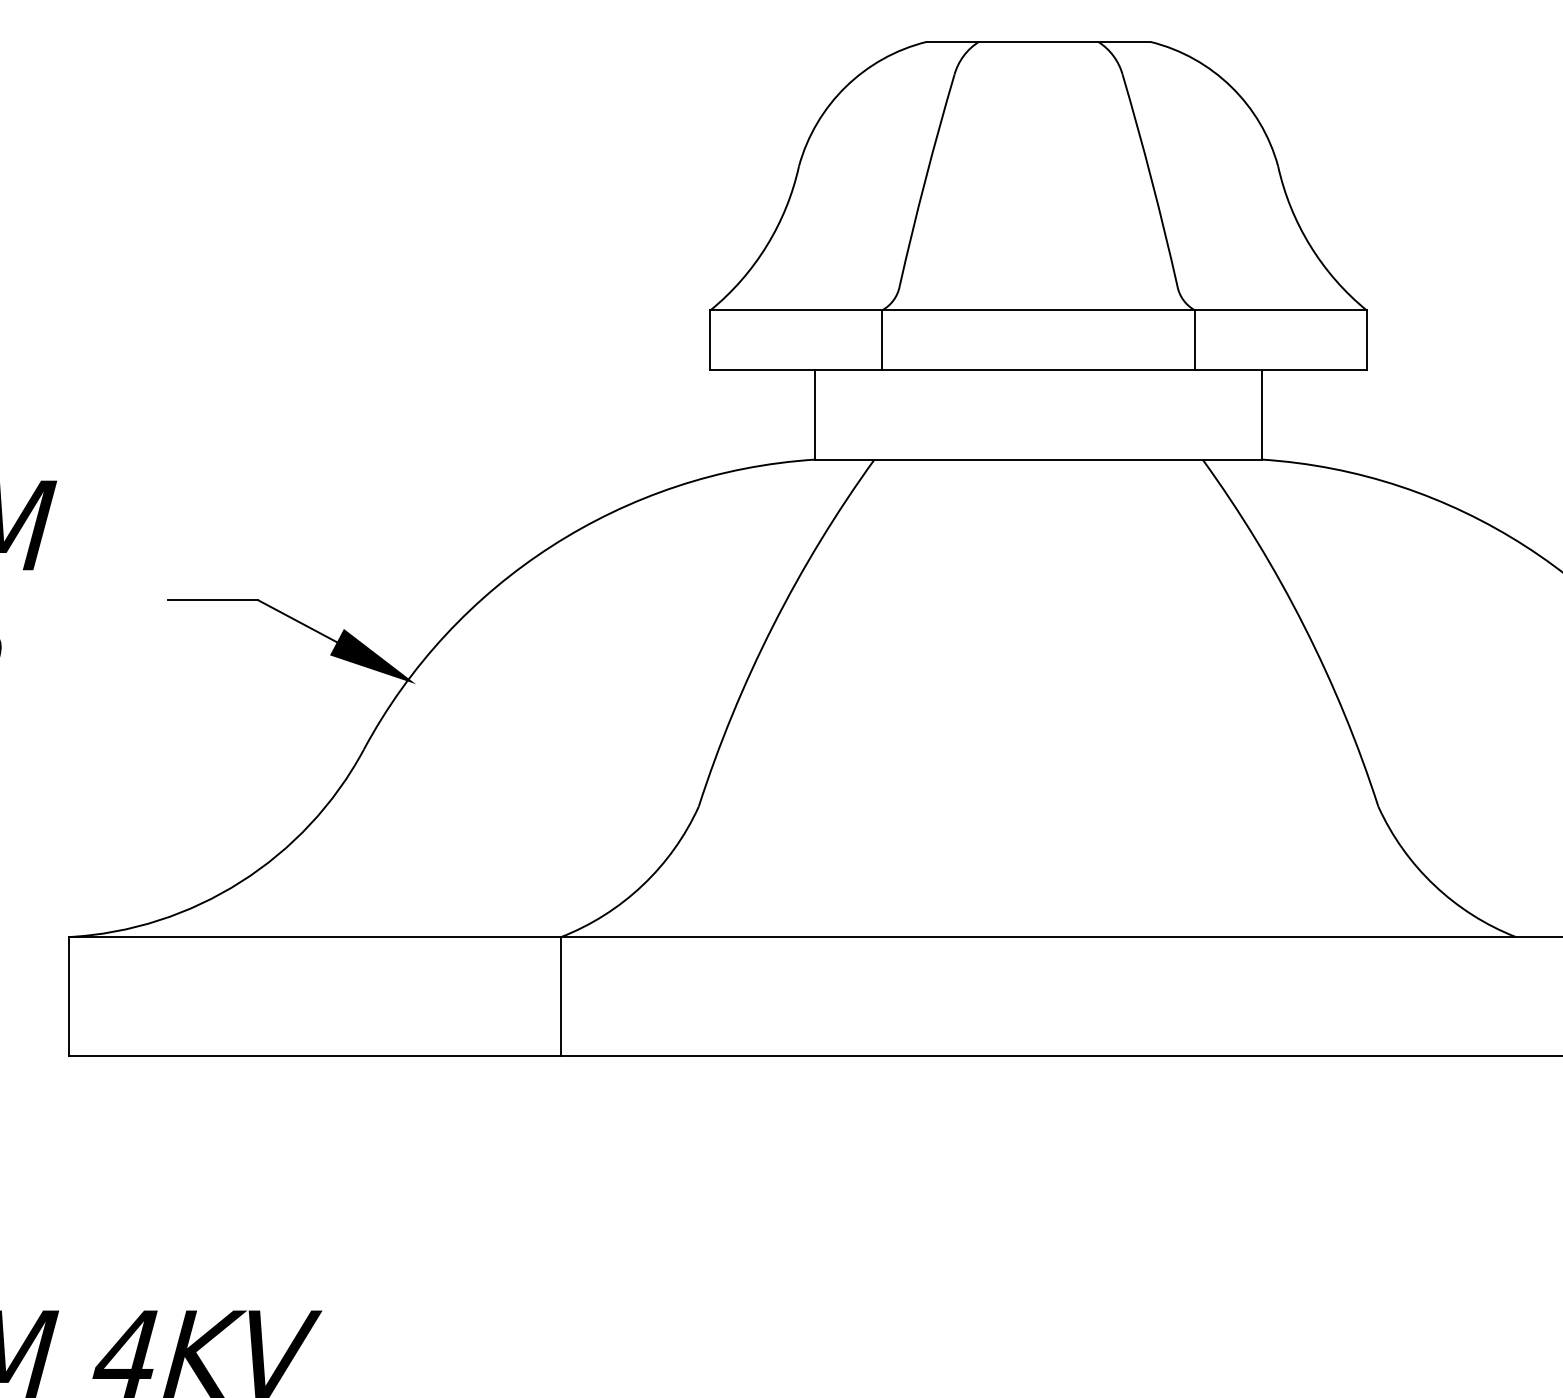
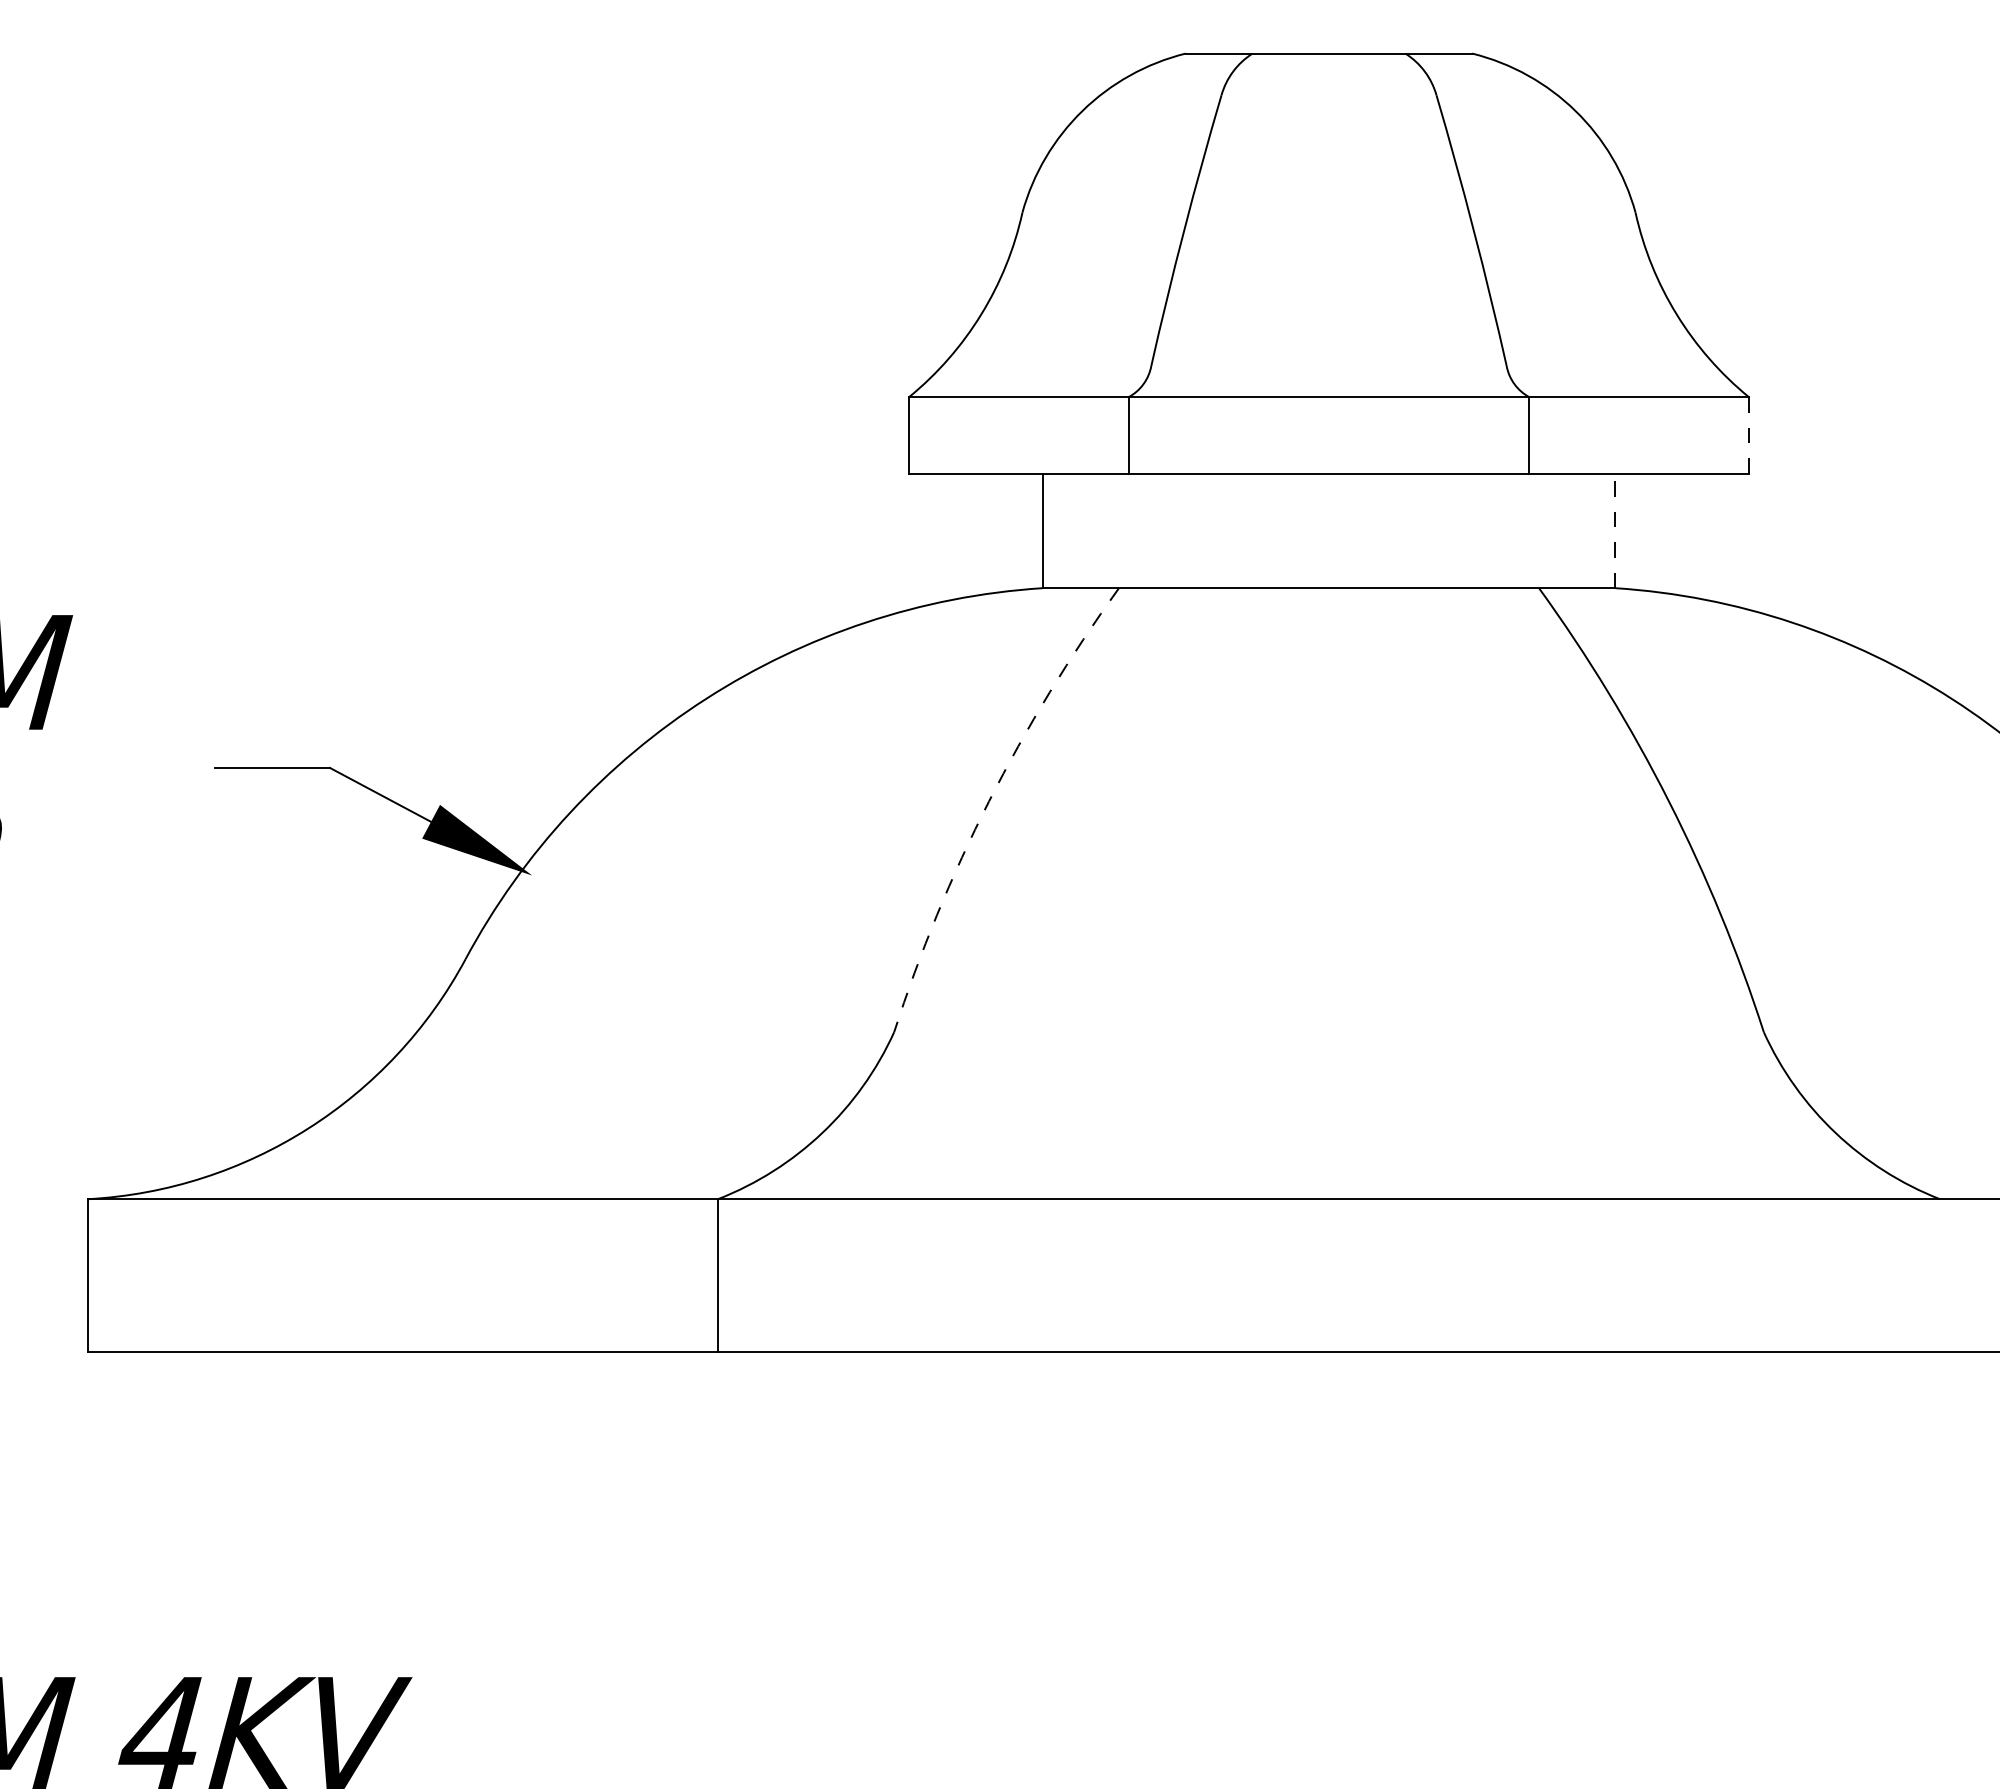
line: (1367, 339) -> (1749, 434), solid -> dashed
line: (1262, 414) -> (1615, 530), solid -> dashed
arc: (773, 626) -> (989, 801), solid -> dashed

